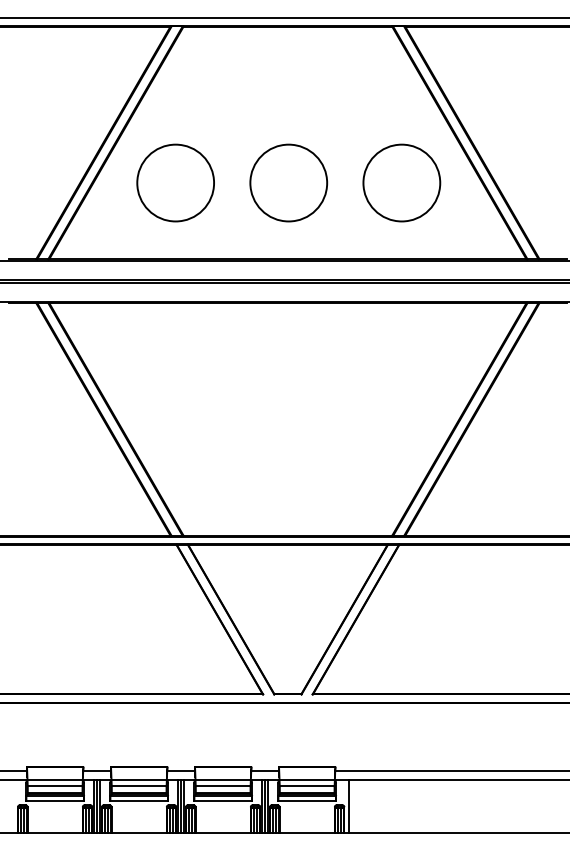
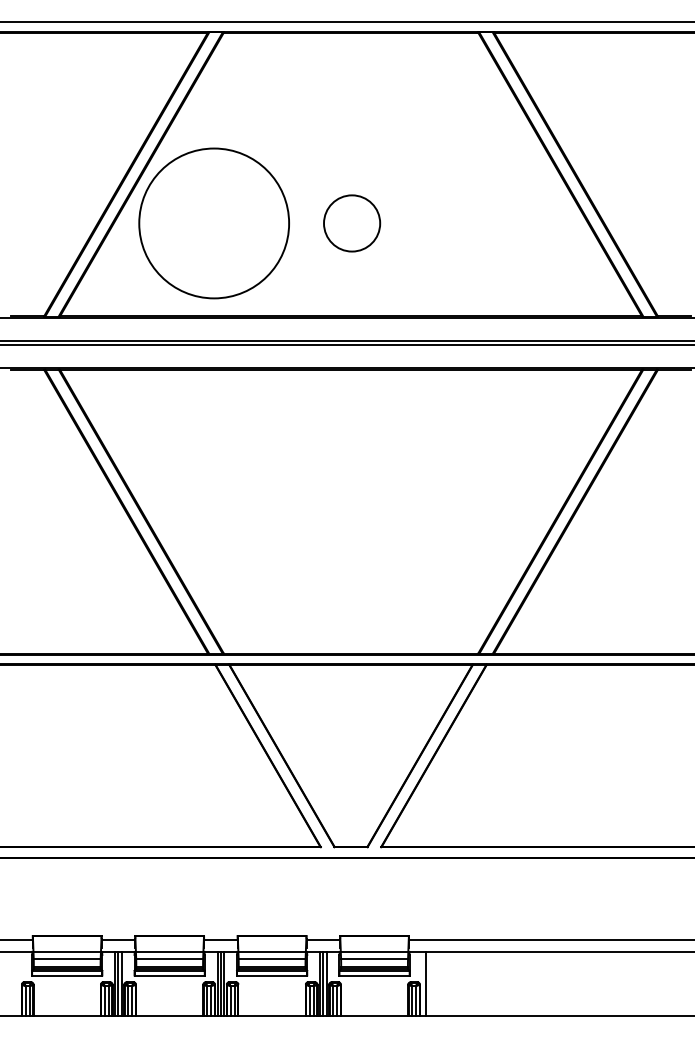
circle: (175, 182) -> (213, 222), size x1.6
circle: (288, 182) -> (351, 222), size x0.6
circle: (401, 182) -> (489, 222), removed

